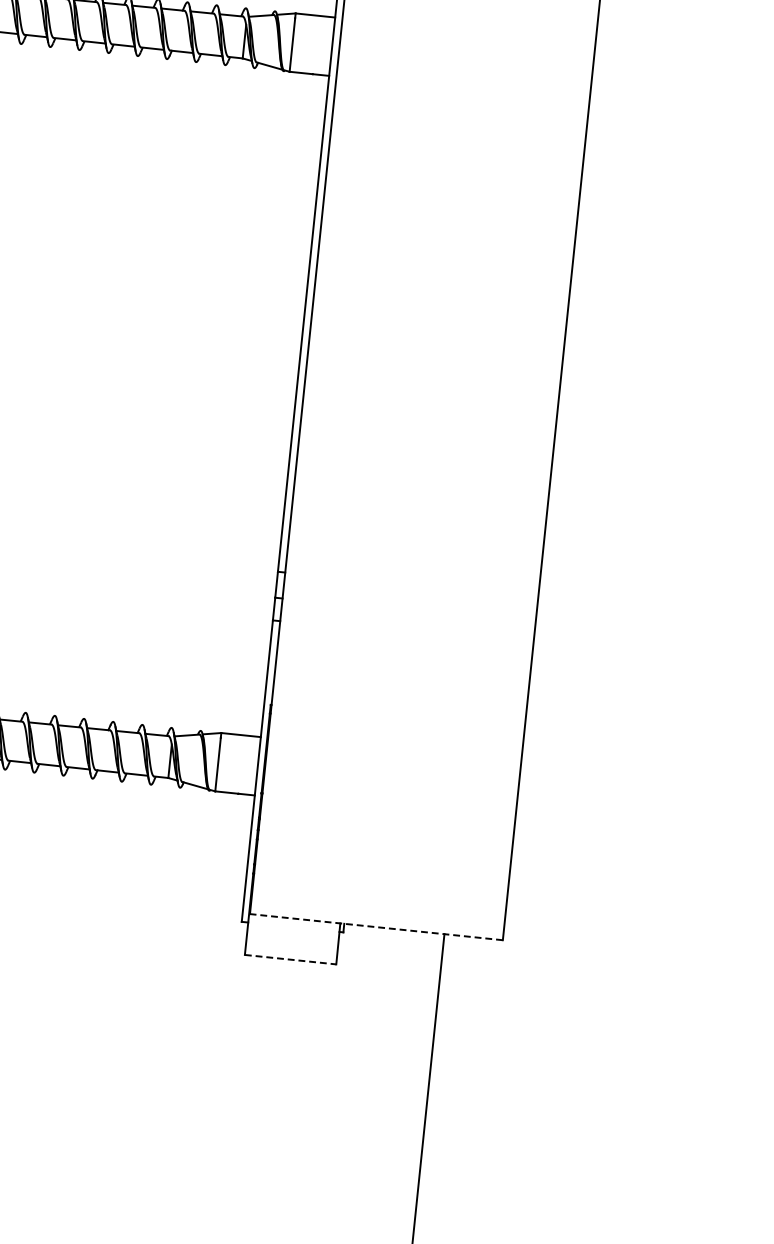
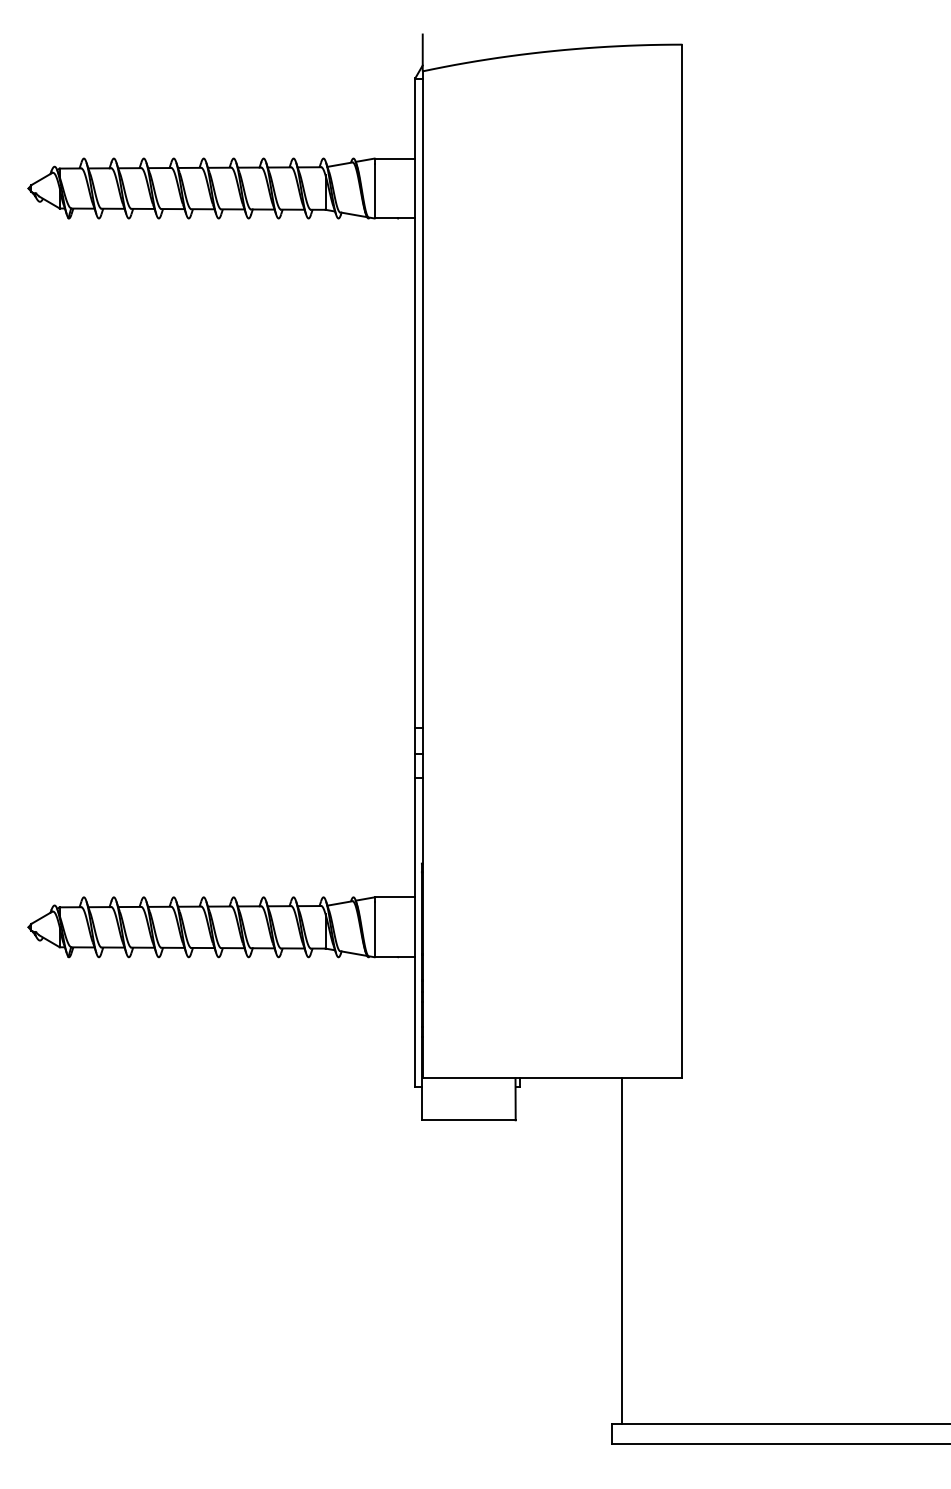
line: (376, 927) -> (552, 1078), dashed -> solid
line: (290, 959) -> (468, 1120), dashed -> solid

